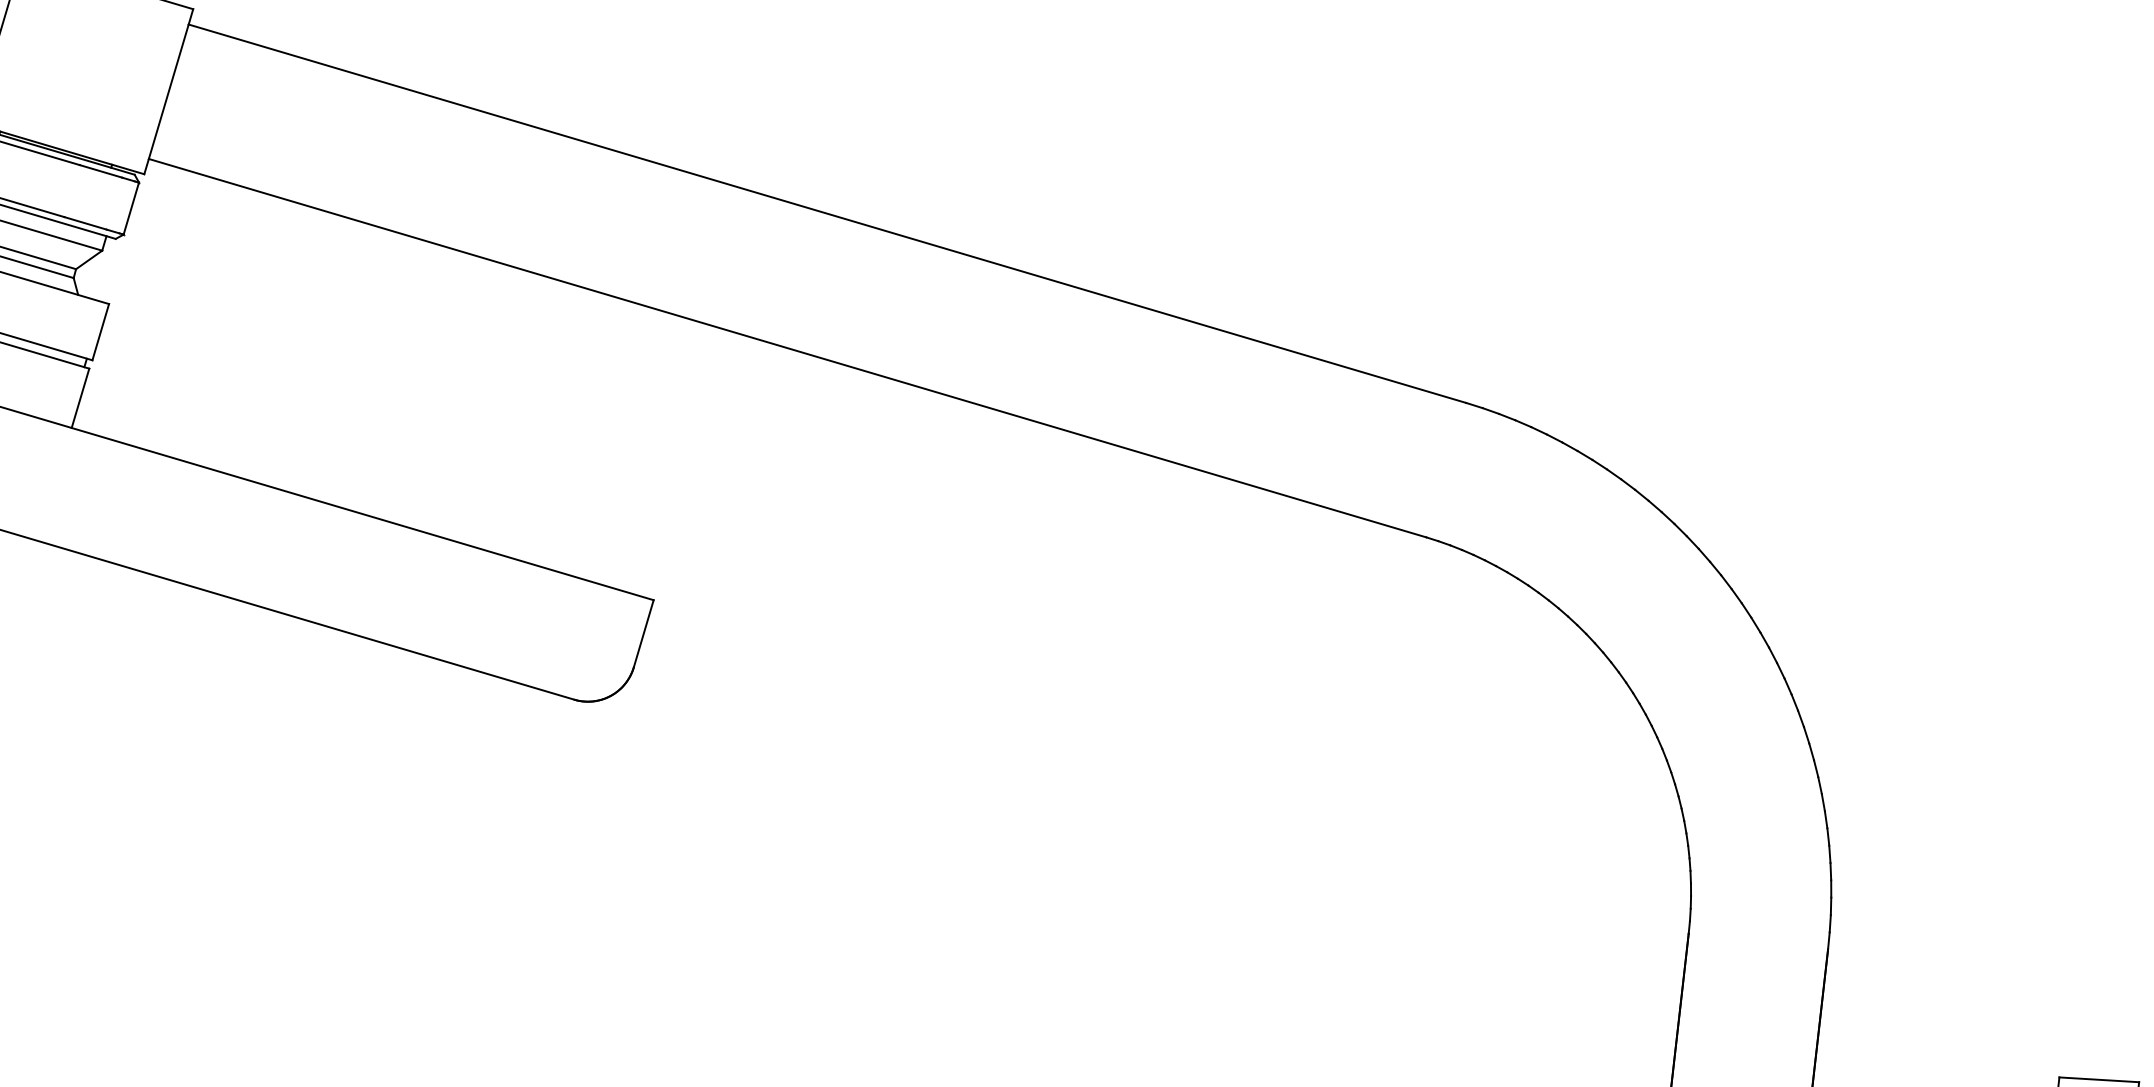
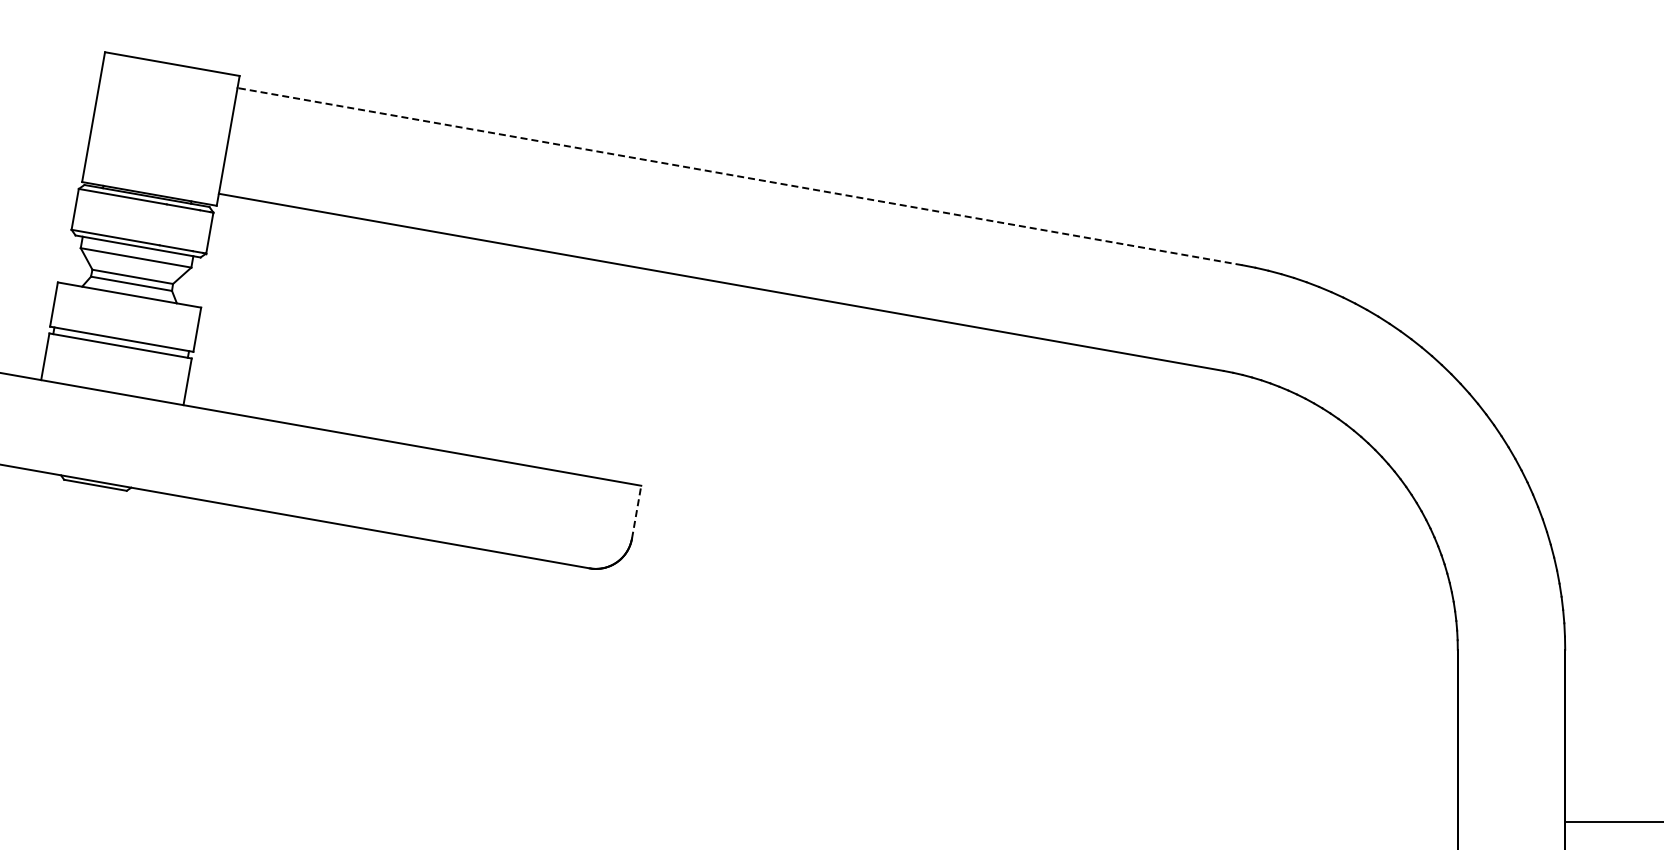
line: (826, 213) -> (739, 176), solid -> dashed
line: (643, 634) -> (636, 512), solid -> dashed

